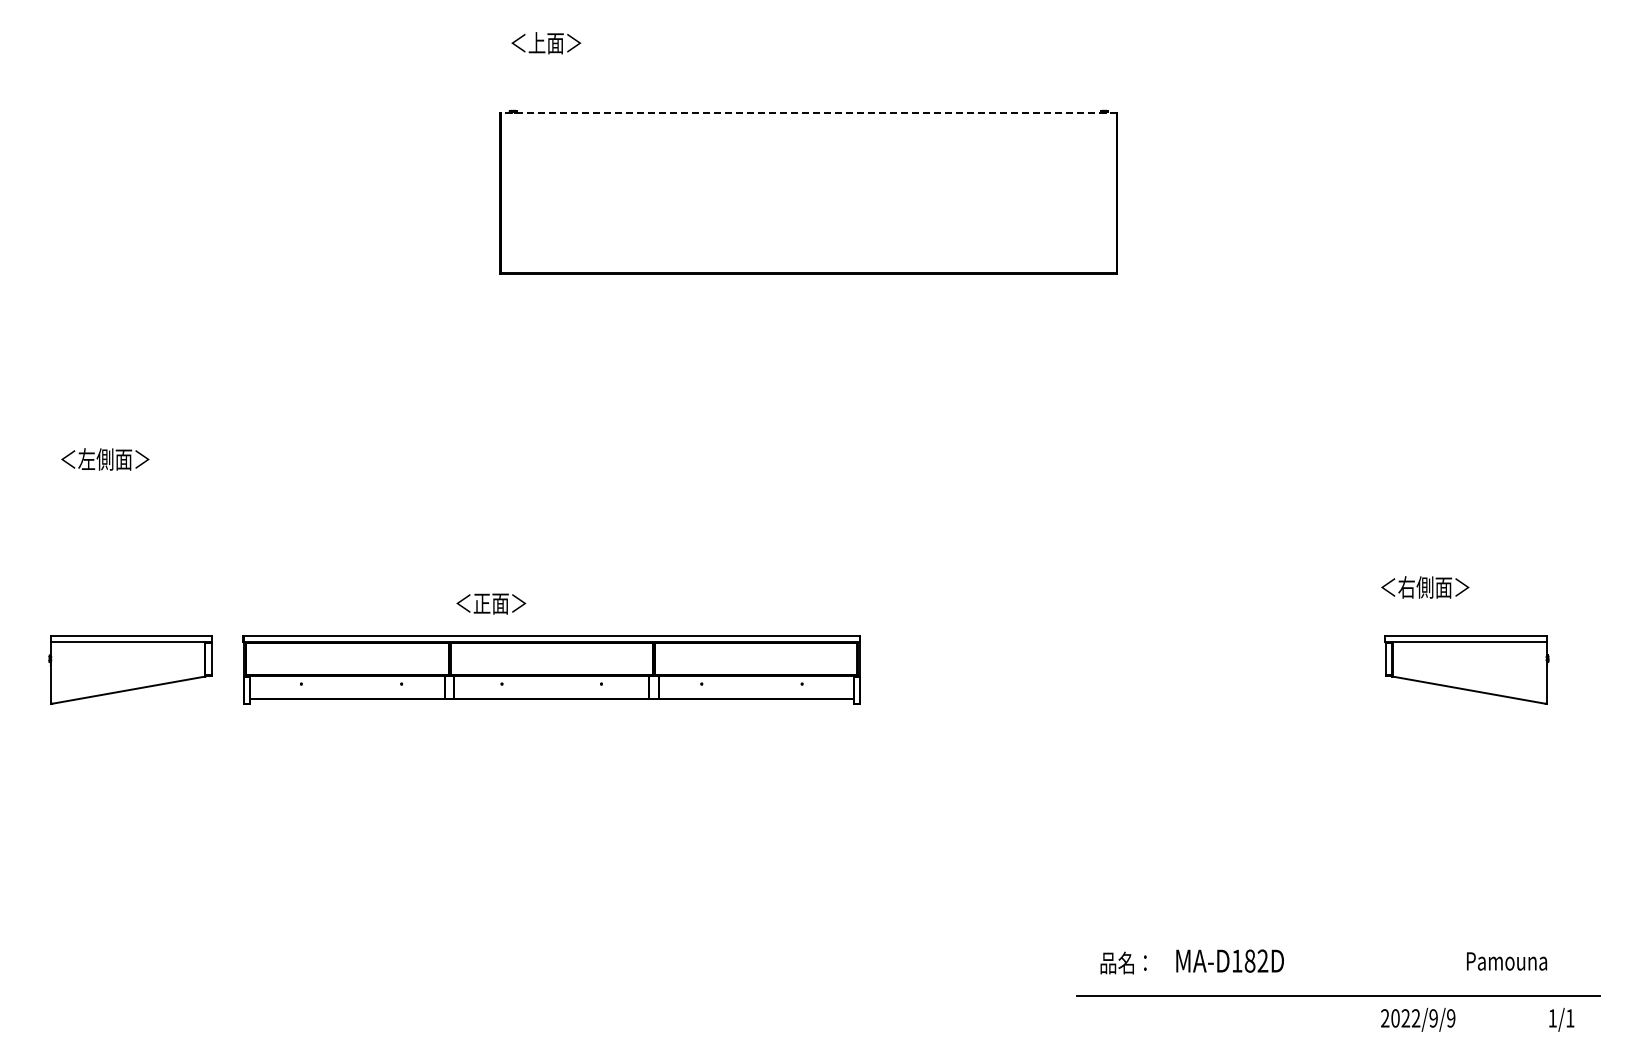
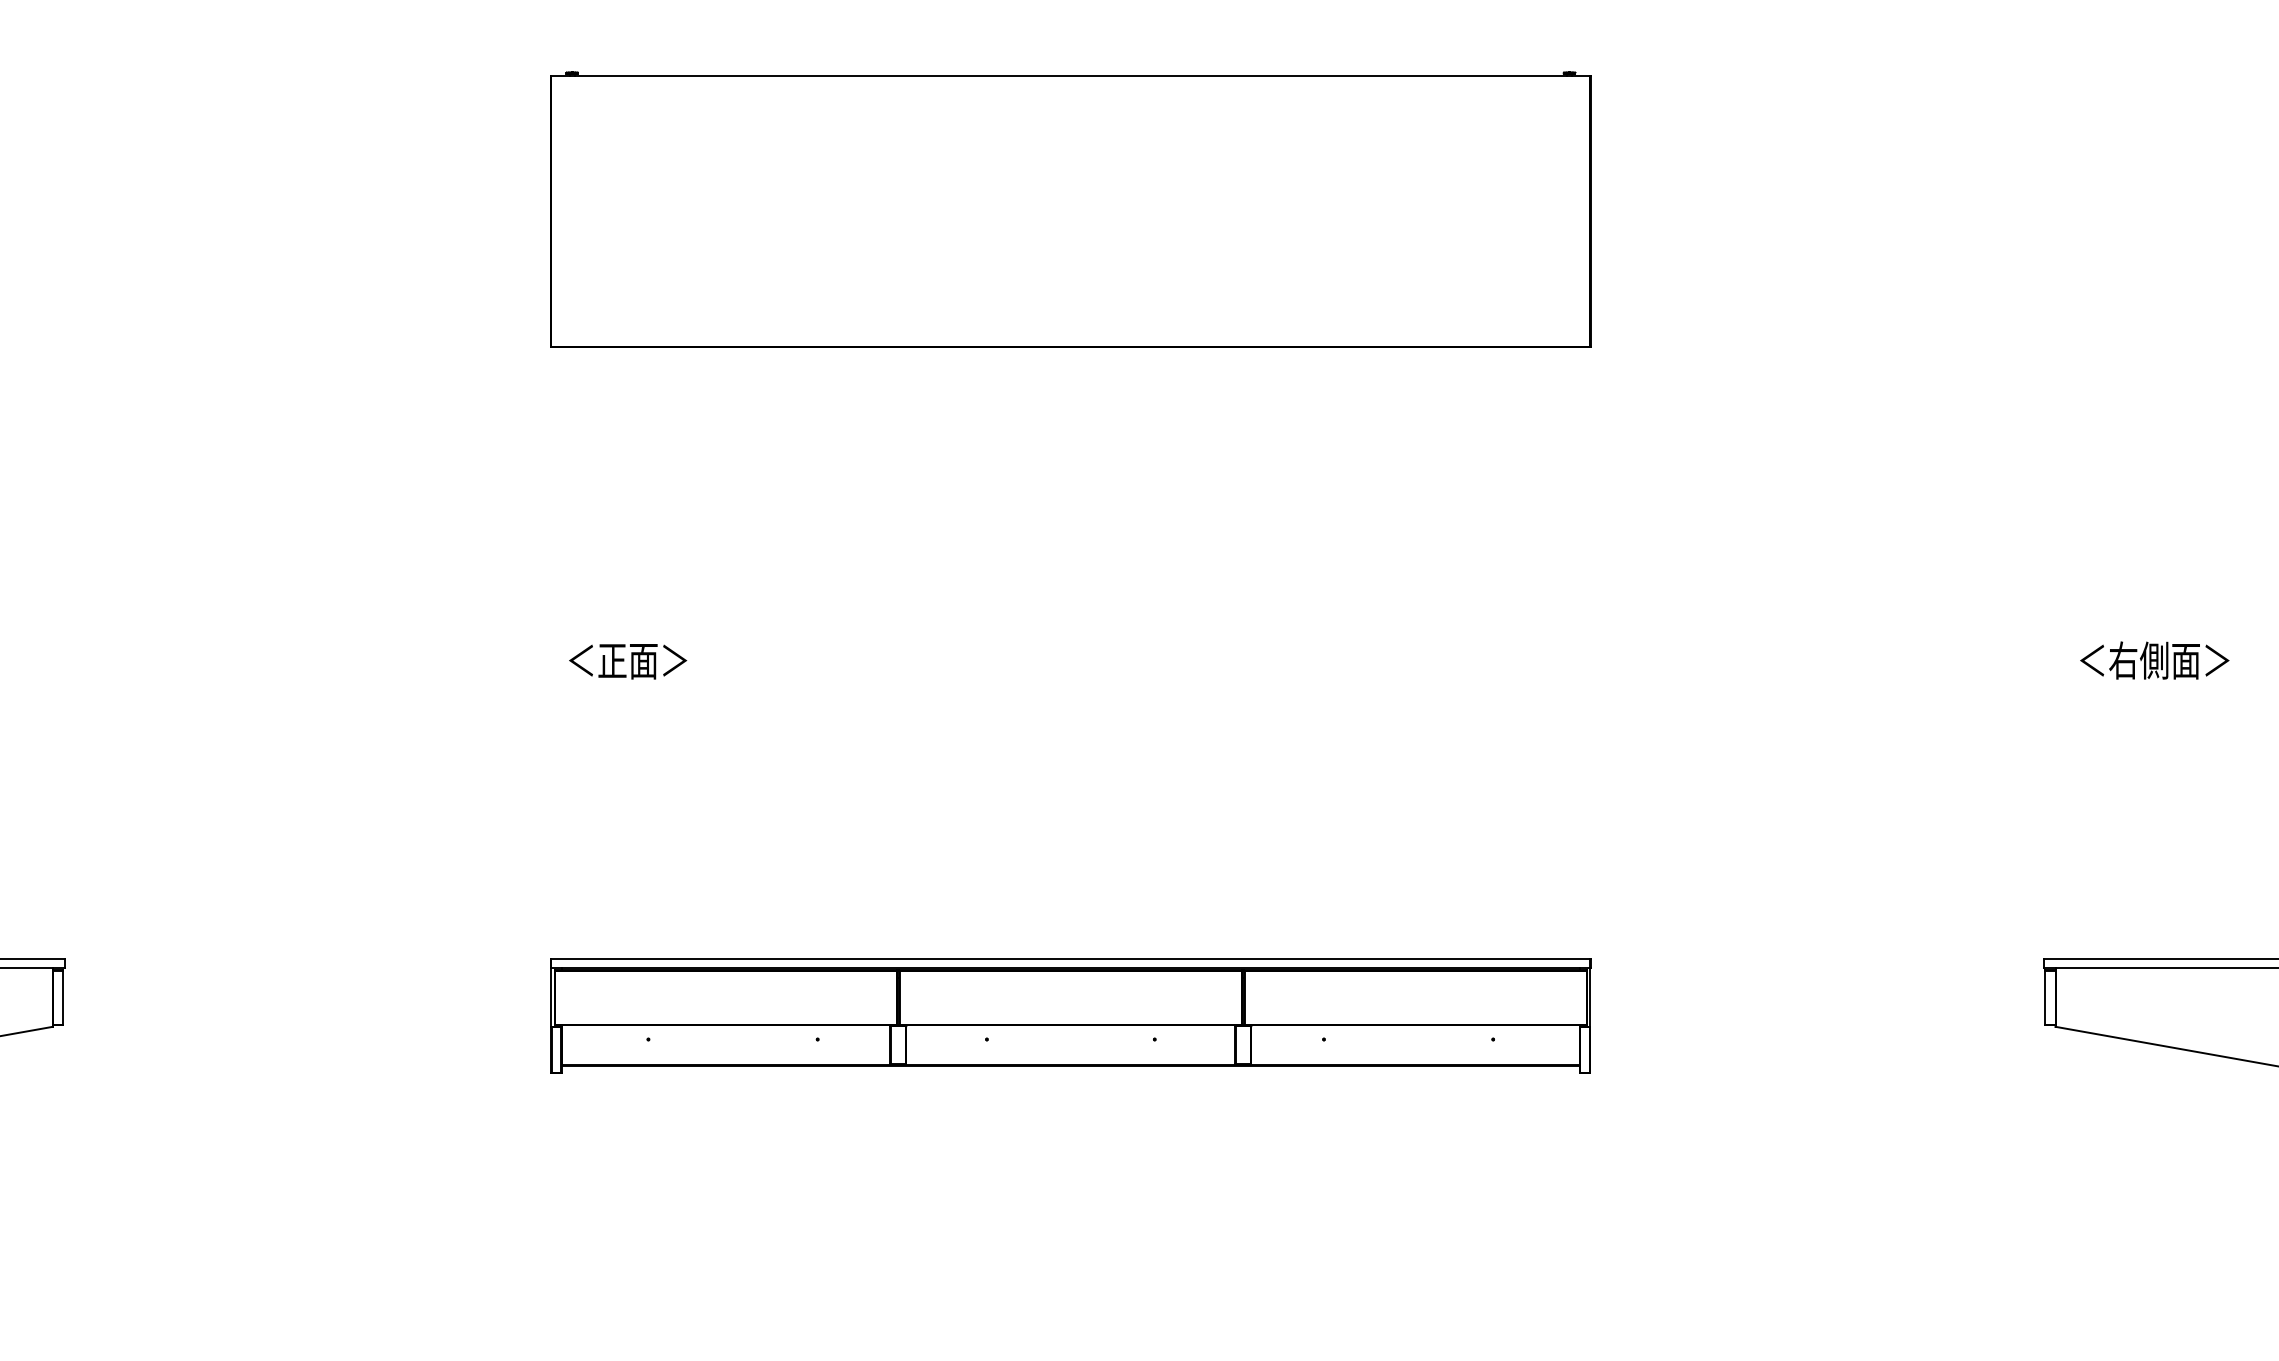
line: (808, 112) -> (1070, 75), dashed -> solid
text: (1425, 587) -> (2155, 660), moved
text: (491, 603) -> (628, 660), moved
part: (551, 669) -> (1070, 1014), moved

